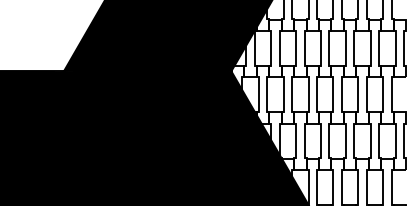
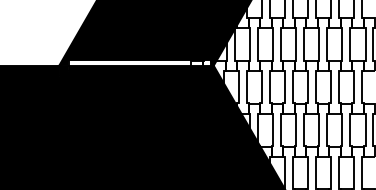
fill: (150, 67) -> (139, 62), removed

